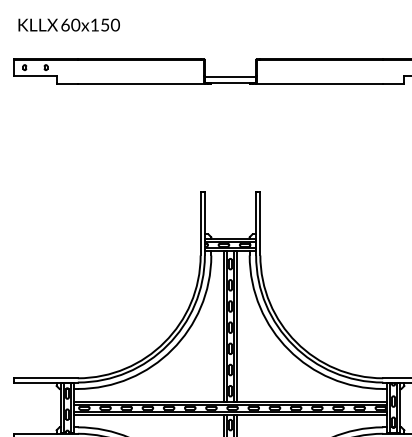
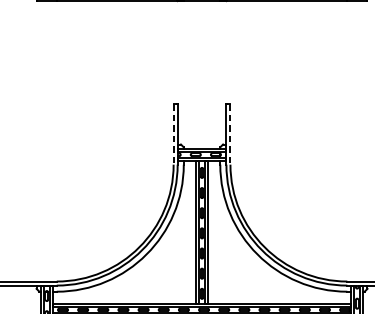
line: (200, 223) -> (173, 134), solid -> dashed
line: (260, 223) -> (230, 134), solid -> dashed

